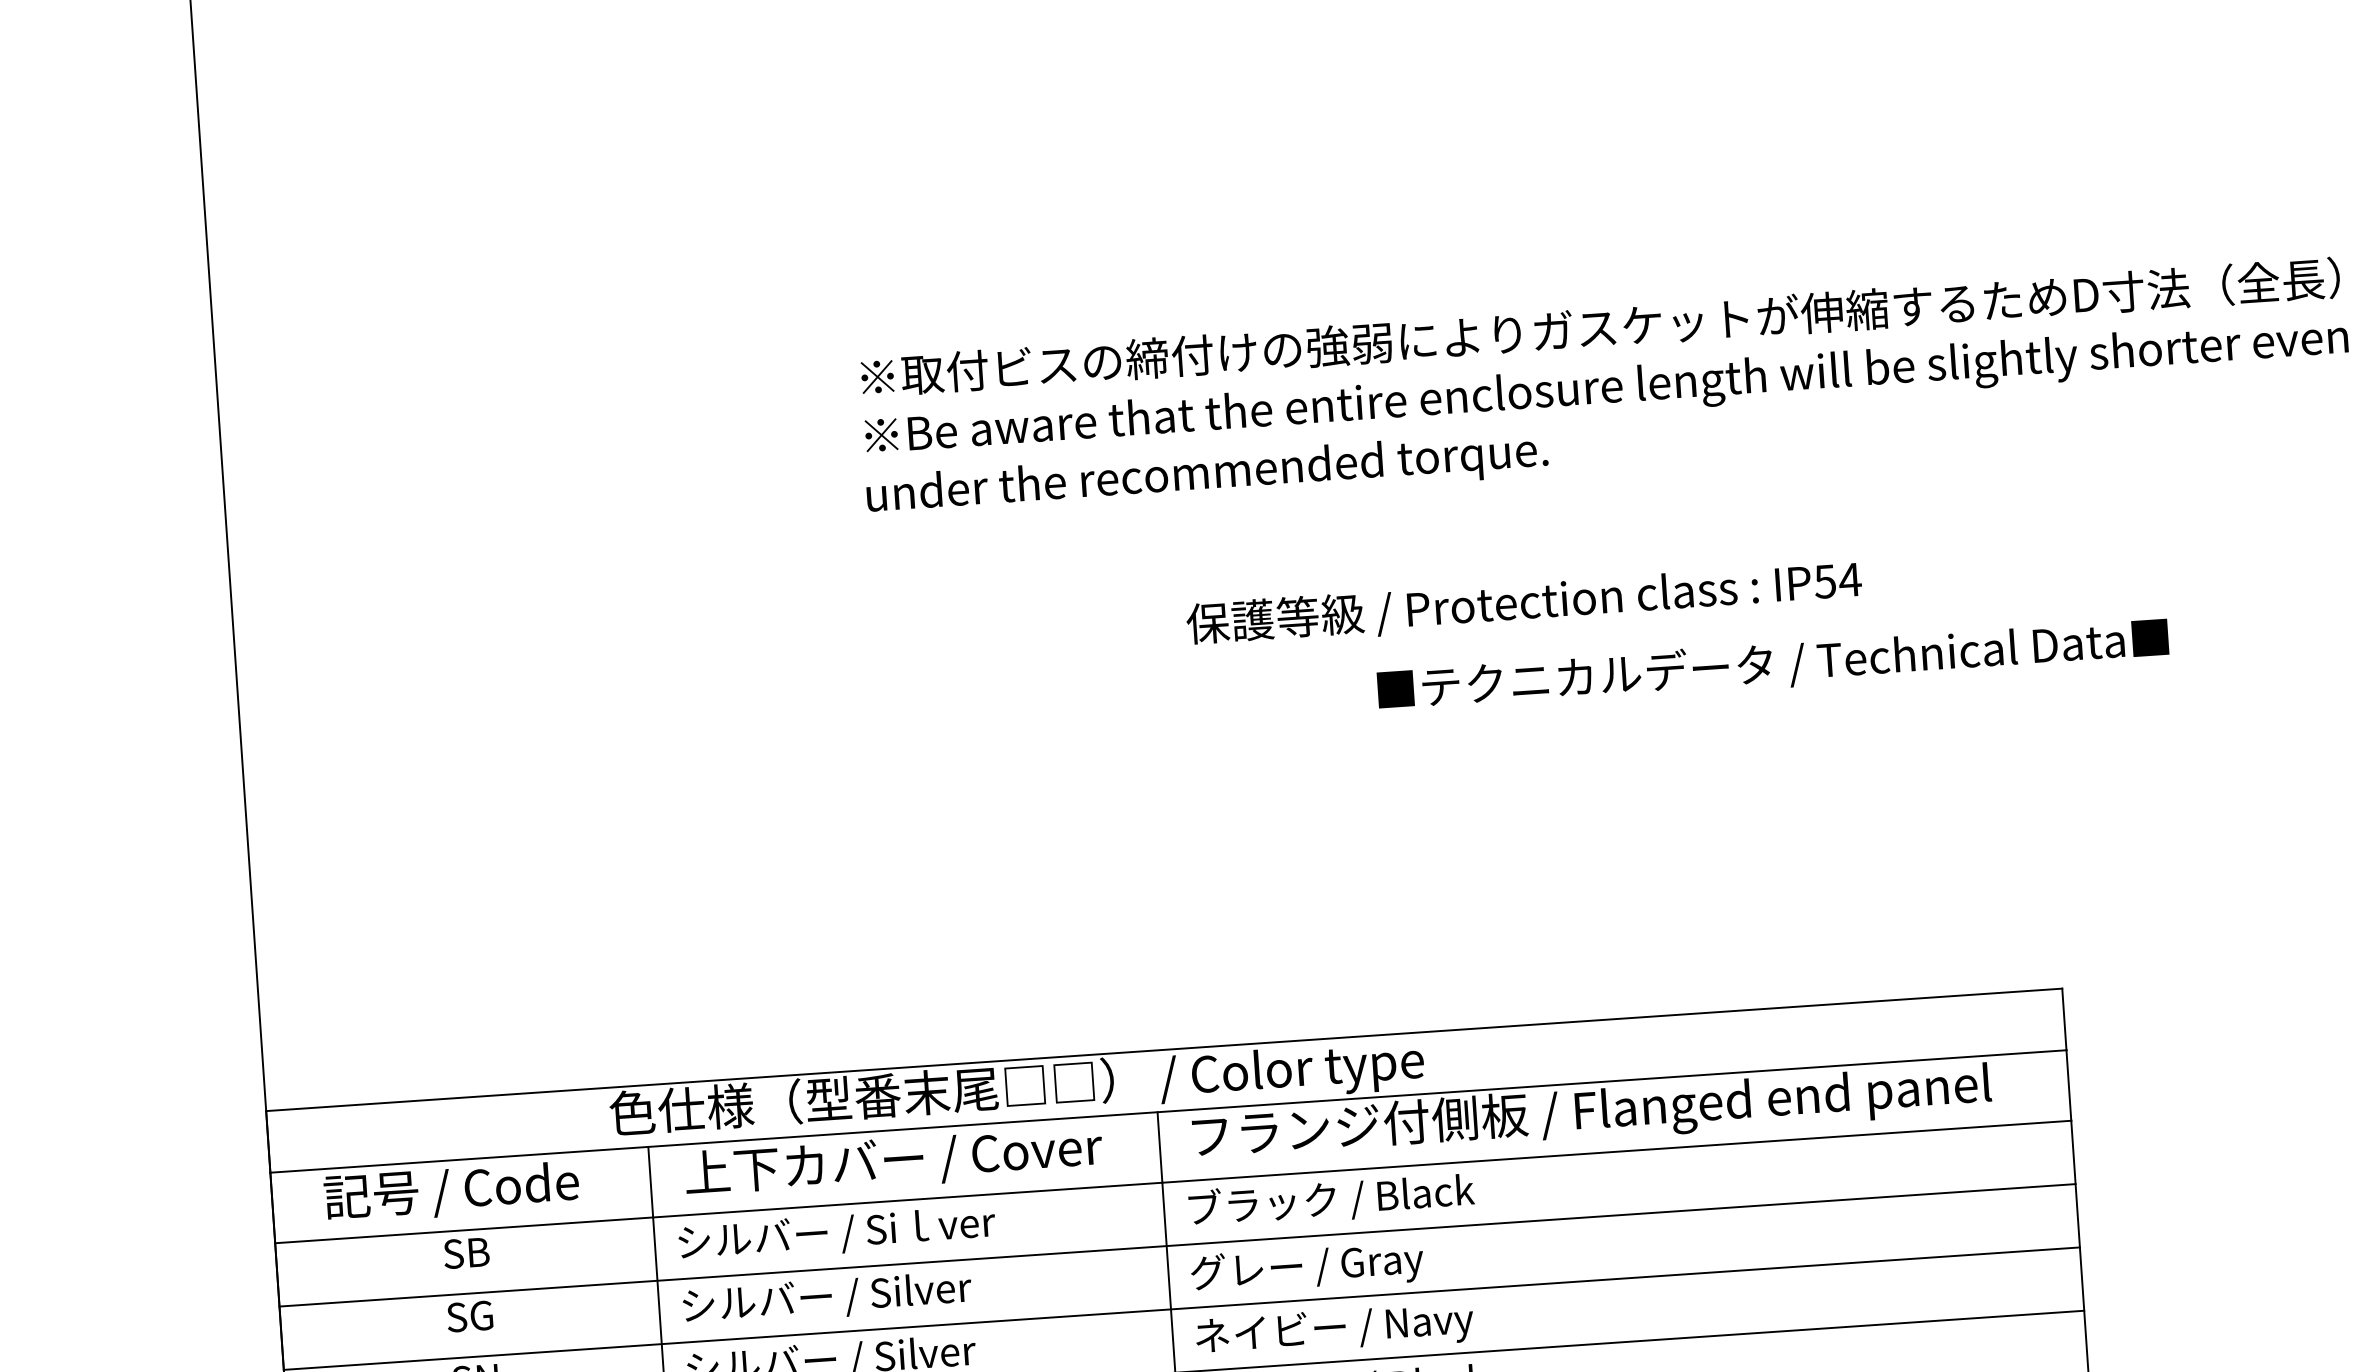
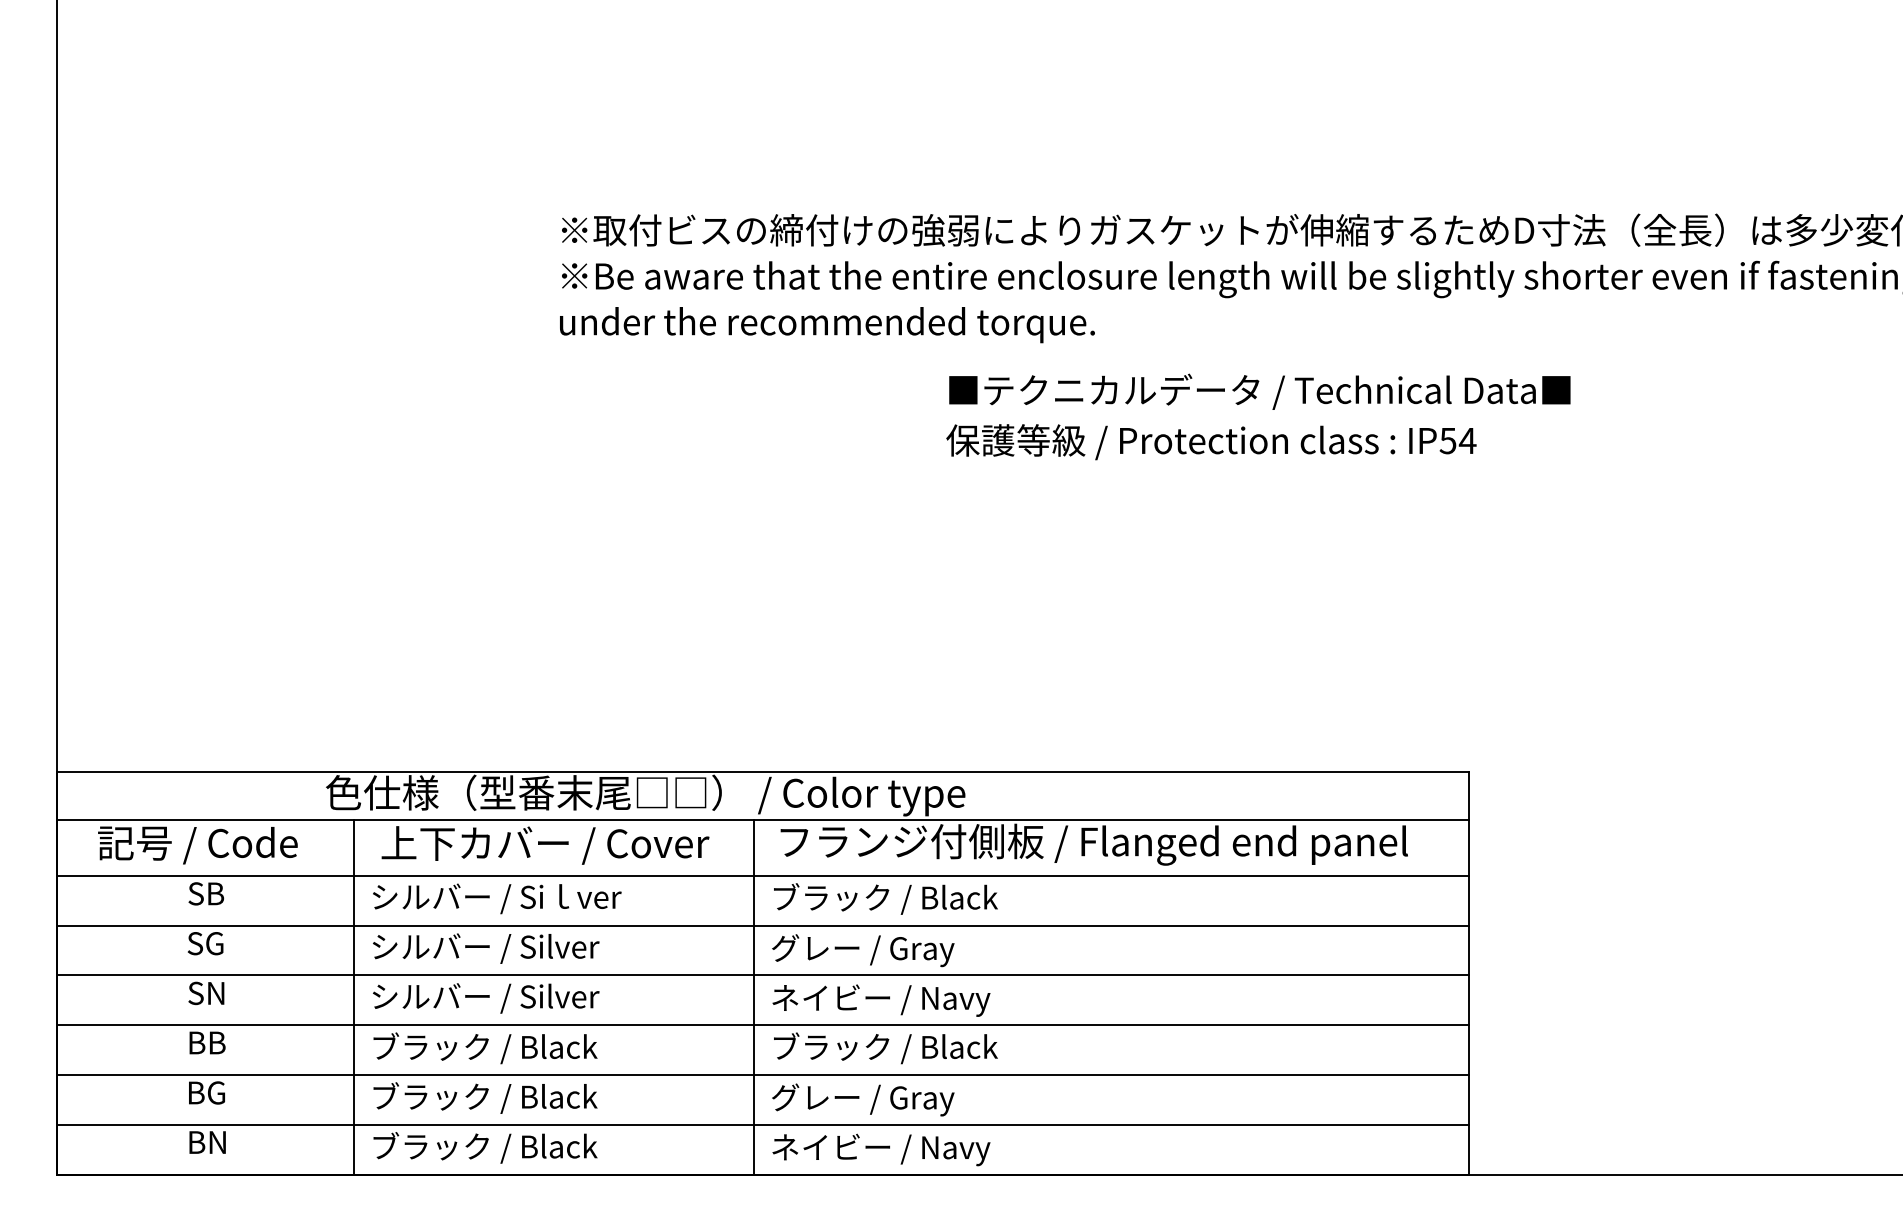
text: (1524, 604) -> (1211, 442), moved
text: (1772, 665) -> (1259, 391), moved

